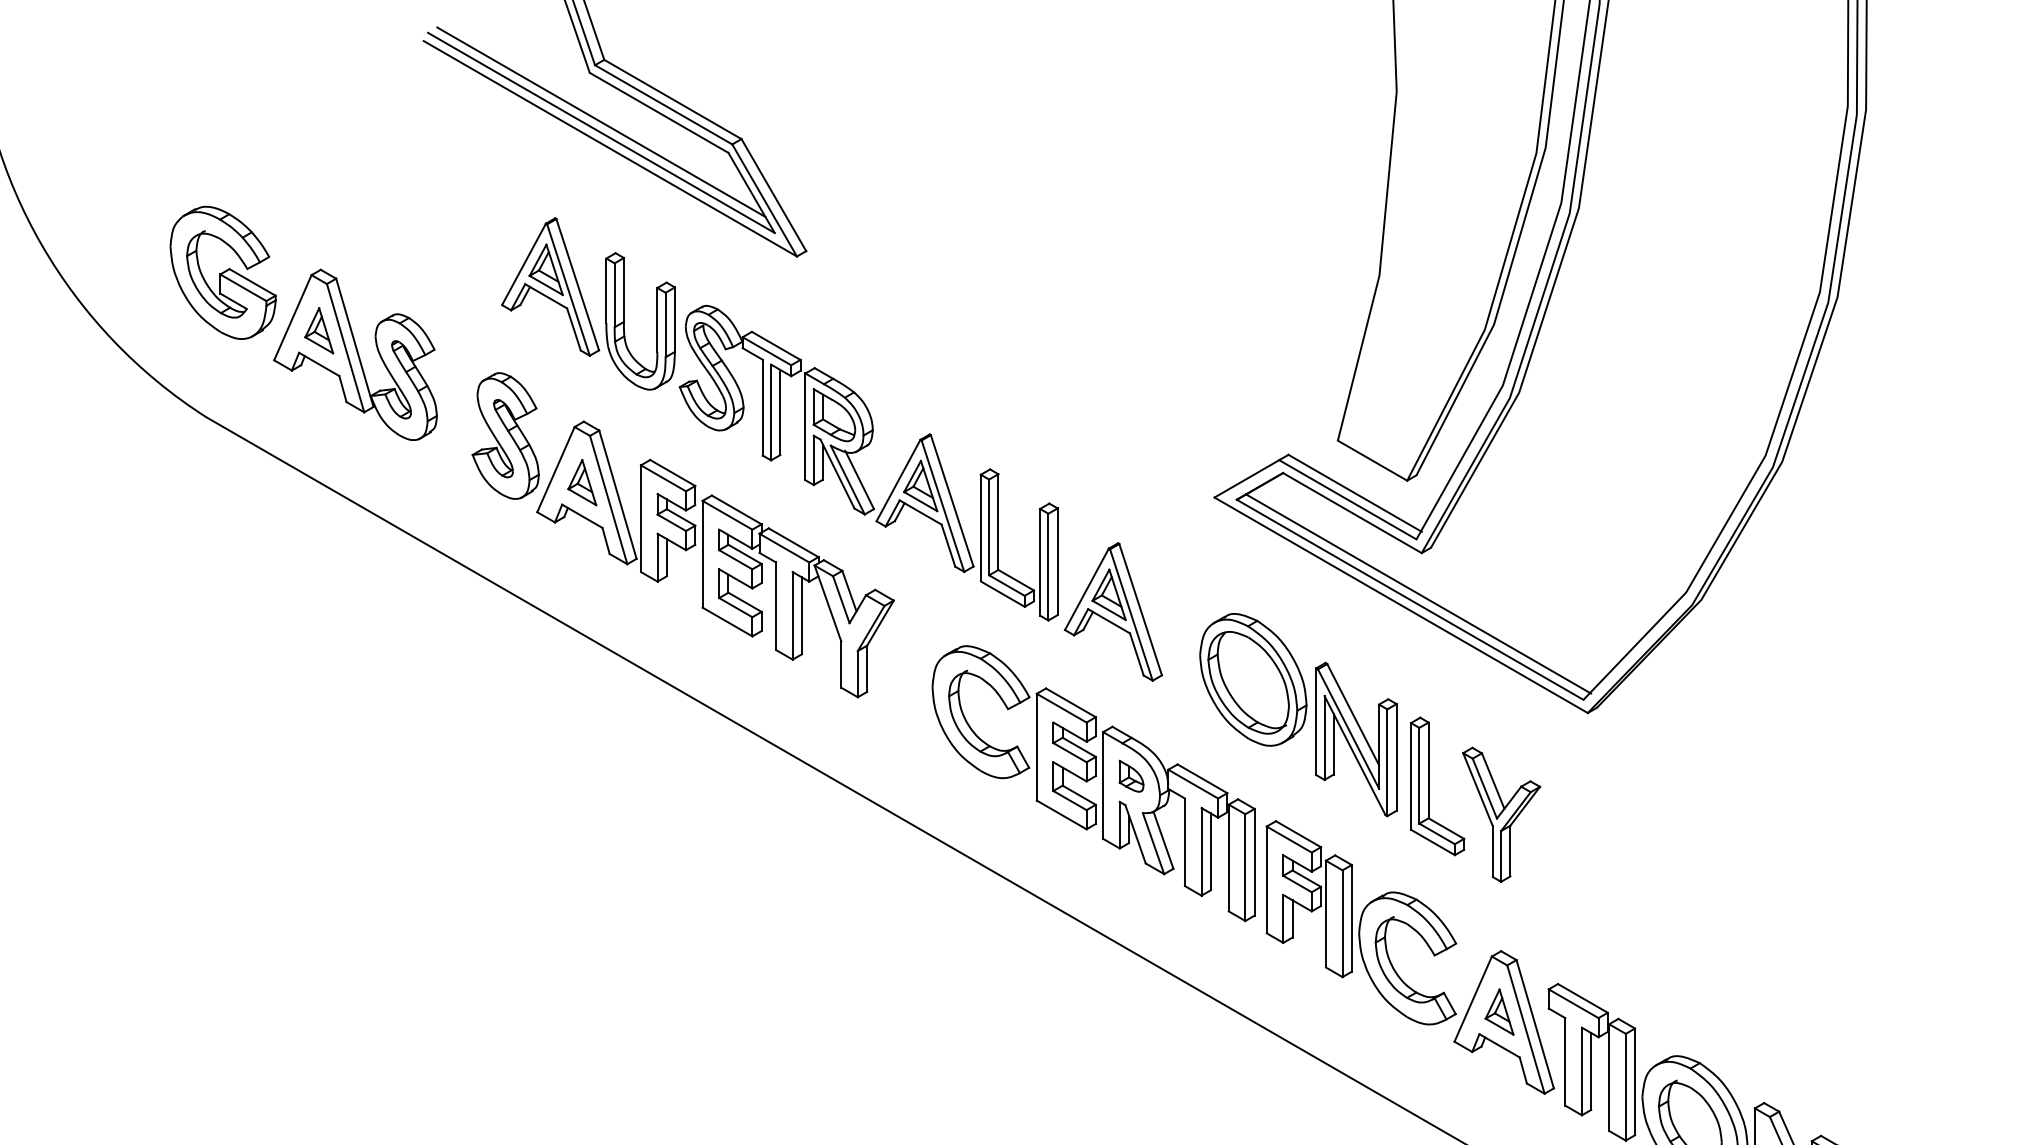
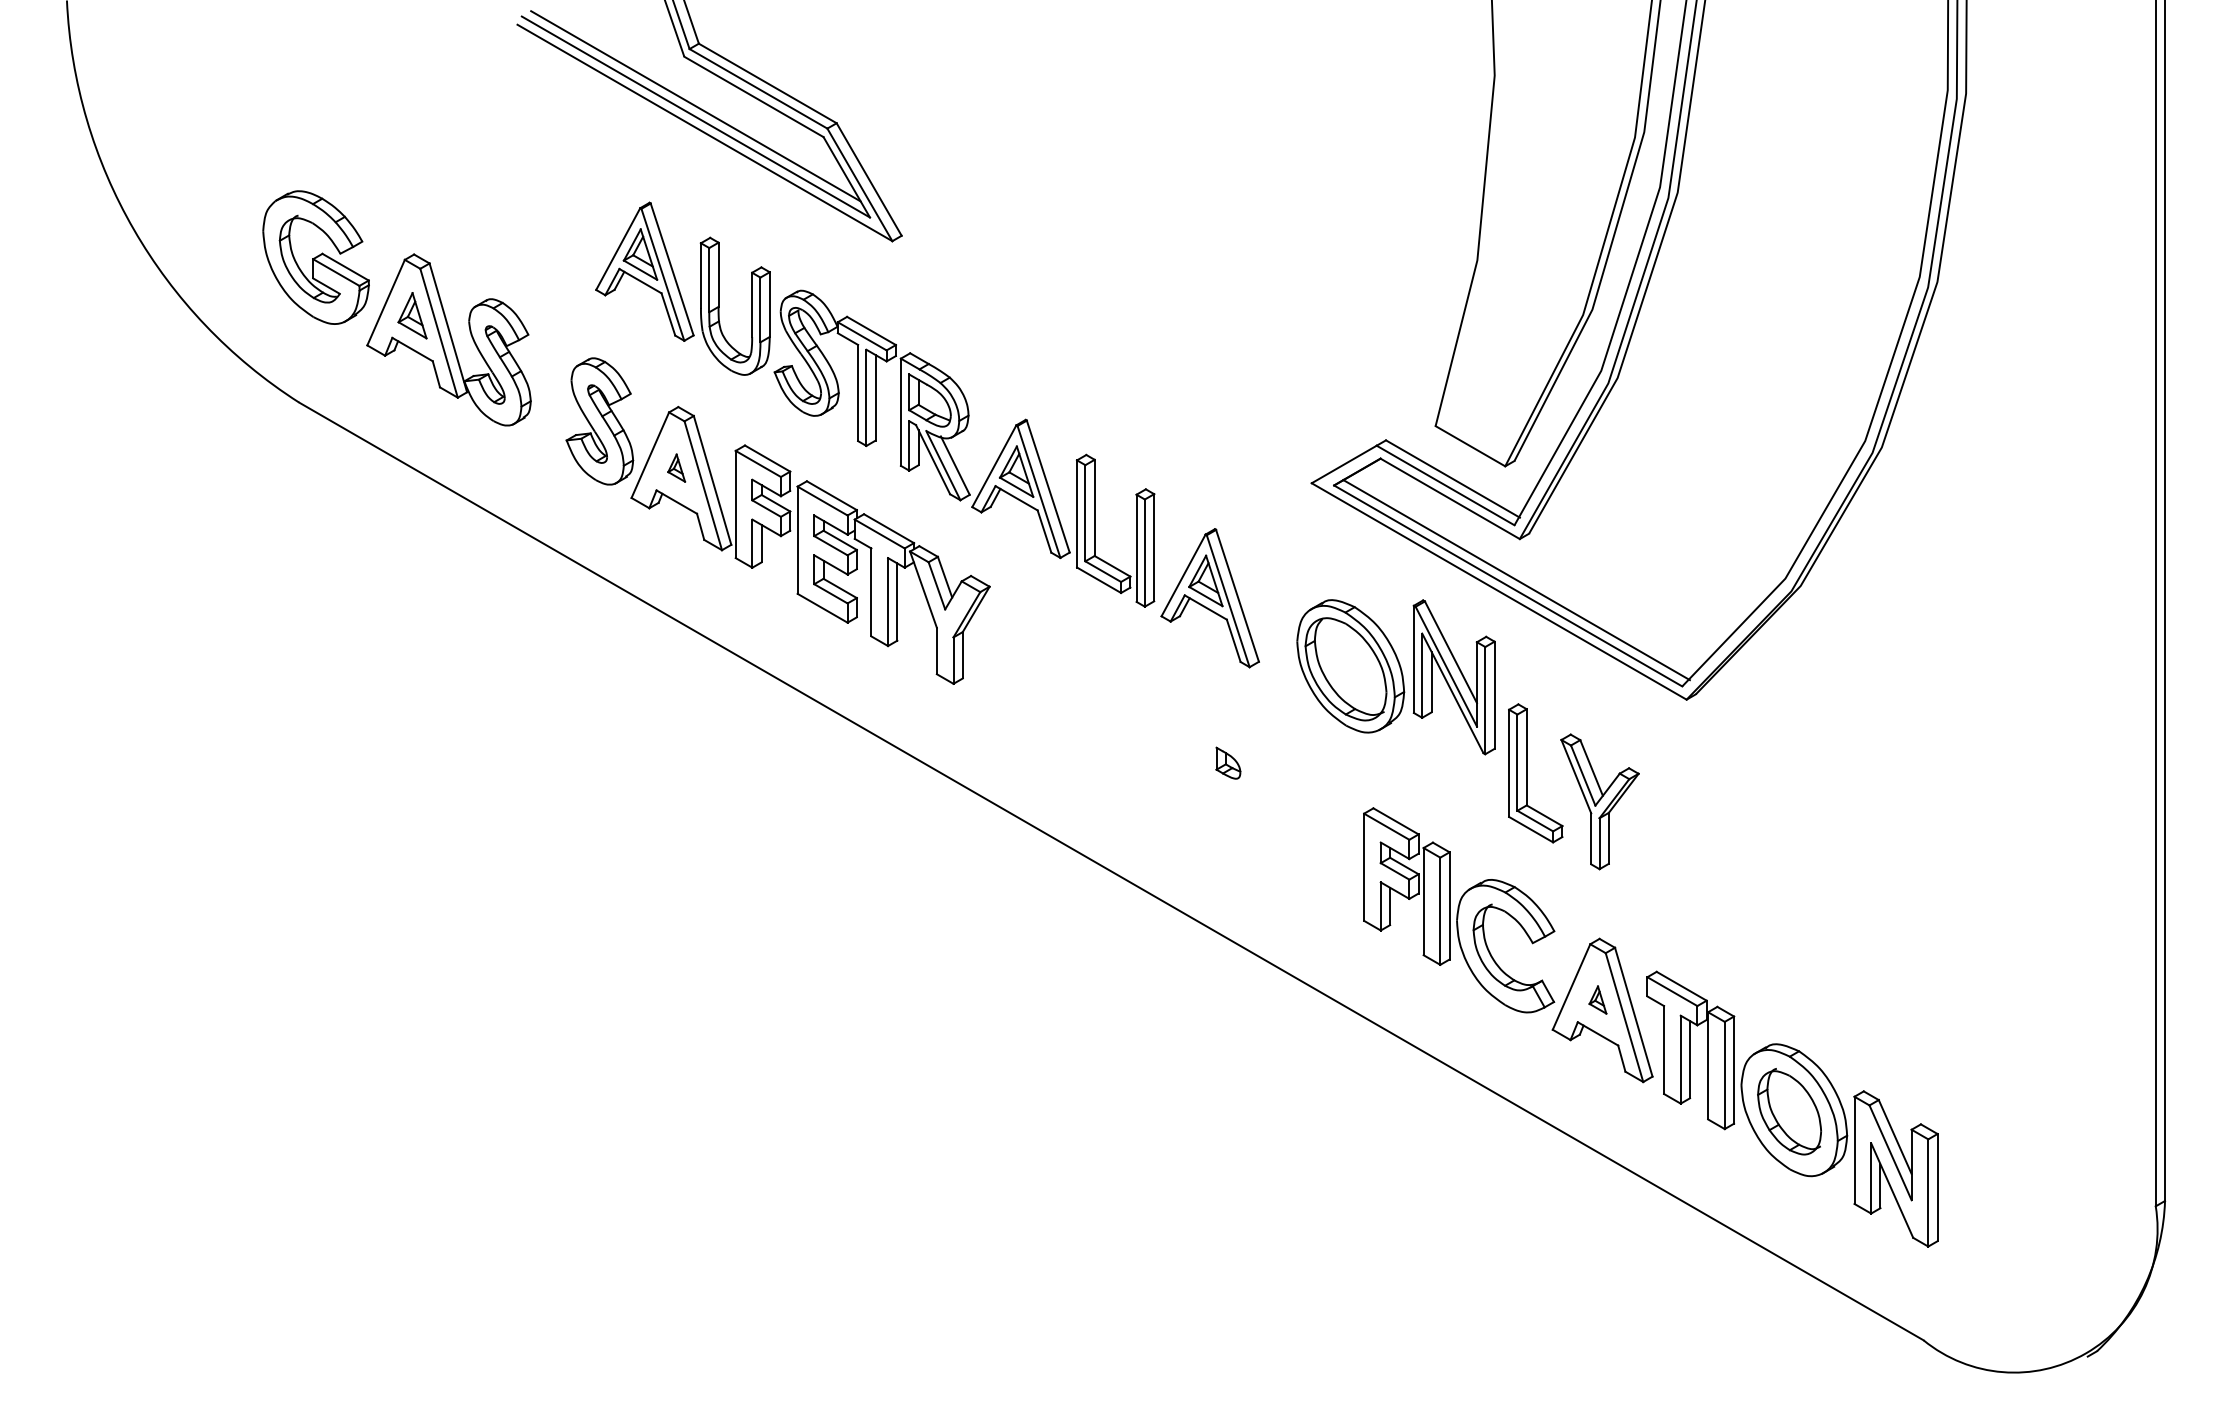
part: (582, 481) -> (676, 467), size x0.6
part: (1355, 739) -> (1453, 677), moved
part: (1093, 783) -> (1190, 770), removed
part: (1499, 1011) -> (1597, 999), size x0.6

